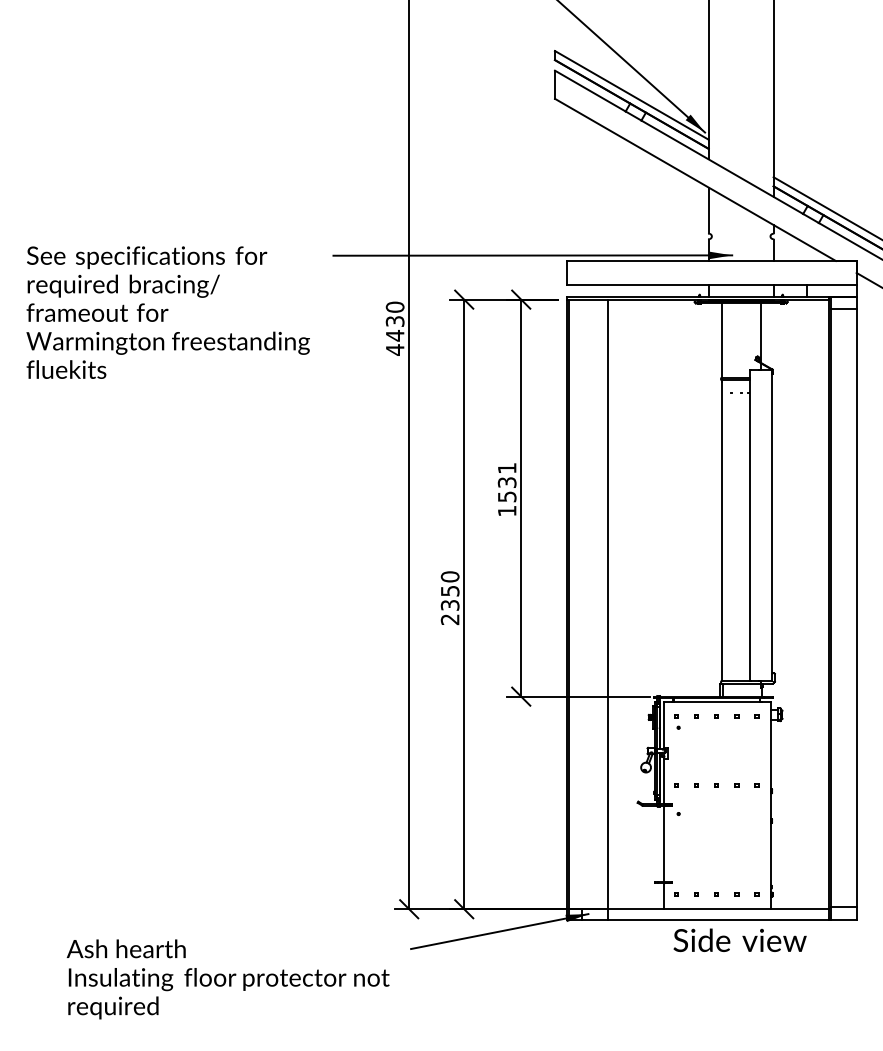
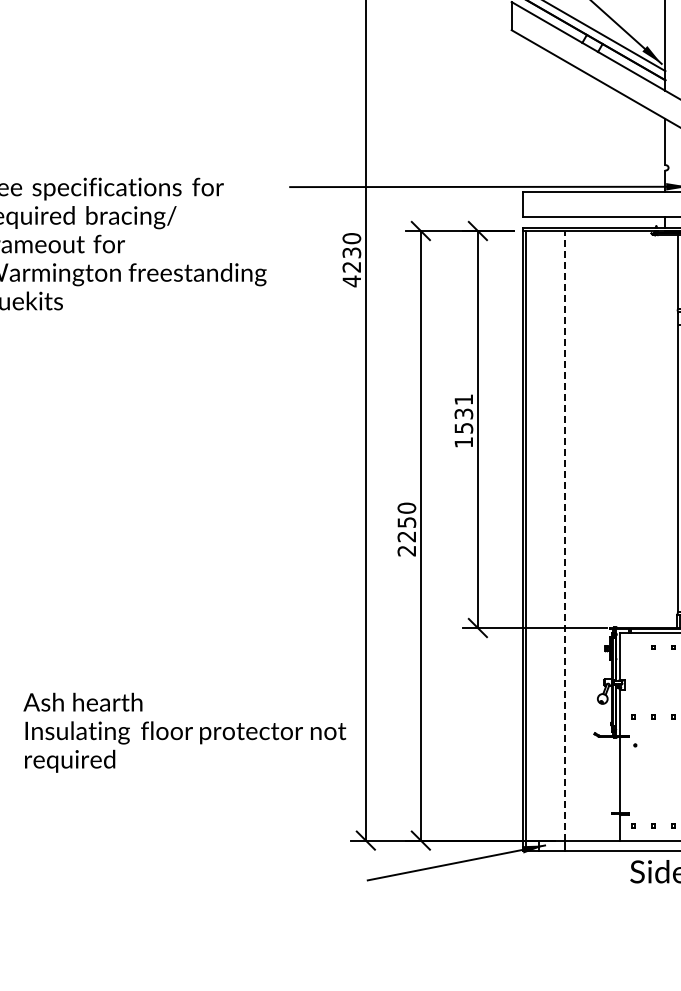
text: (394, 335) -> (351, 266), 4430 -> 4230
line: (608, 604) -> (565, 535), solid -> dashed
text: (450, 605) -> (407, 536), 2350 -> 2250
part: (677, 721) -> (634, 652), removed
text: (227, 979) -> (184, 732), moved

